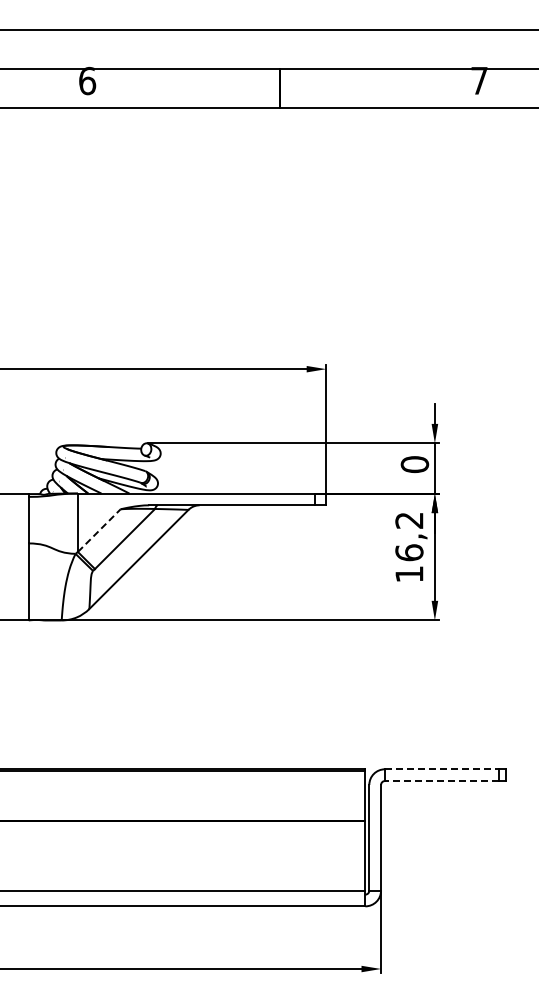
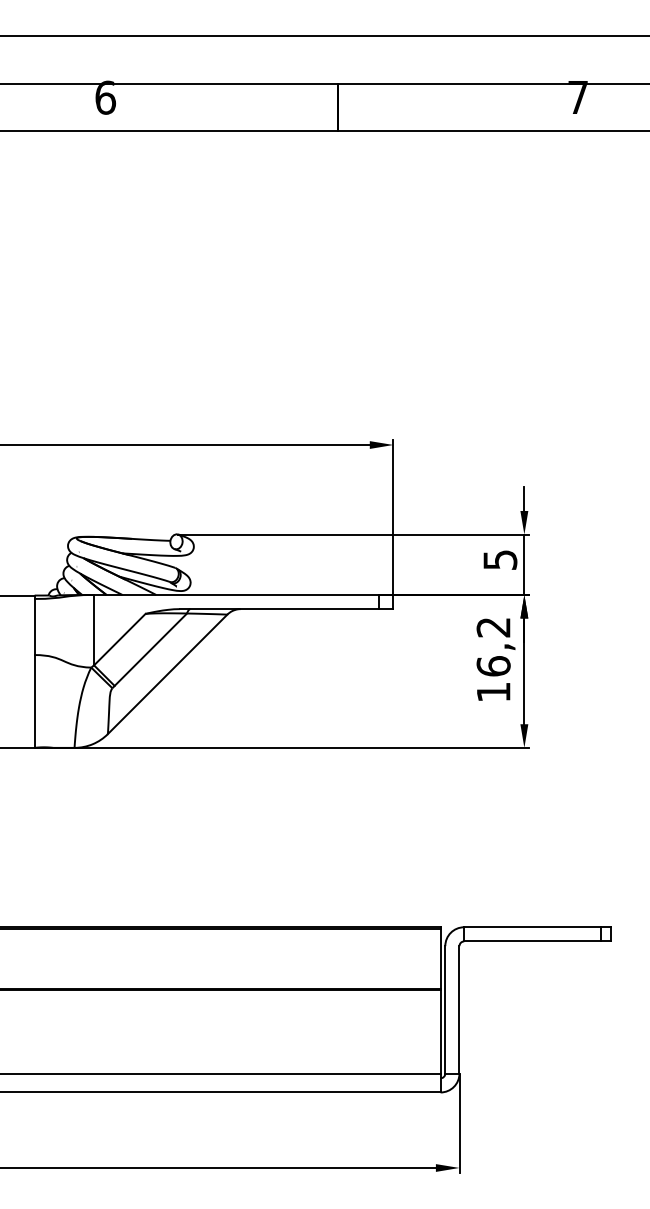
text: (414, 464) -> (499, 559), 0 -> 5
line: (99, 530) -> (120, 639), dashed -> solid
line: (441, 769) -> (532, 927), dashed -> solid
line: (441, 781) -> (532, 941), dashed -> solid

